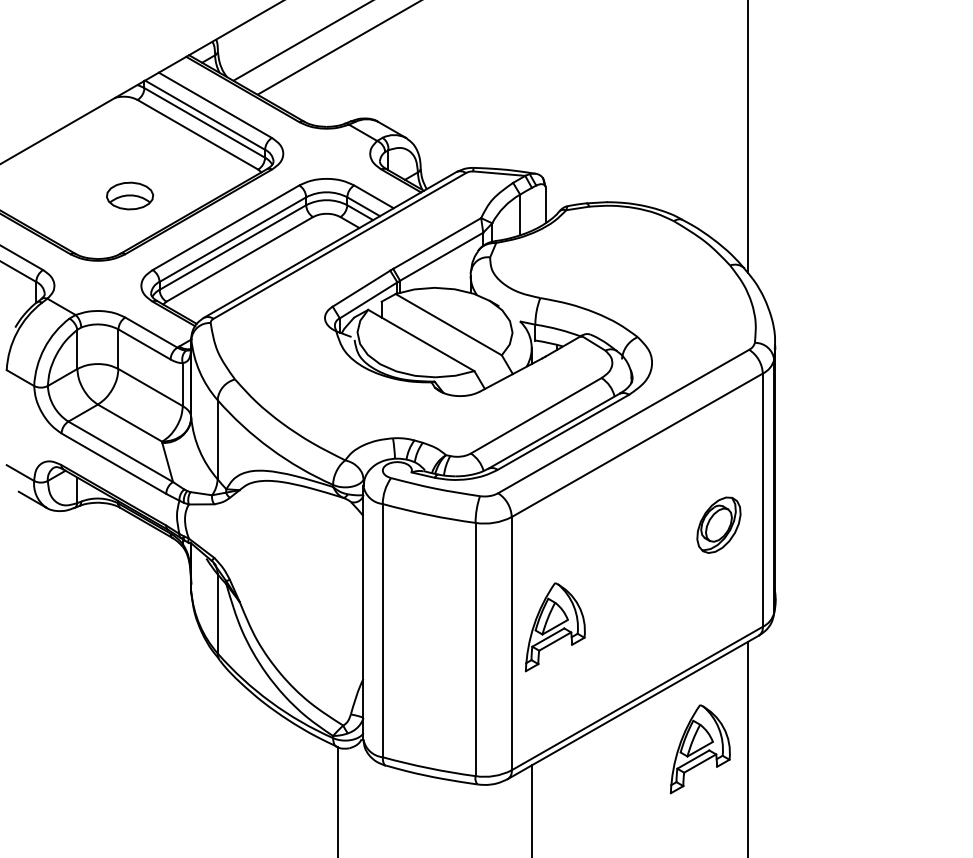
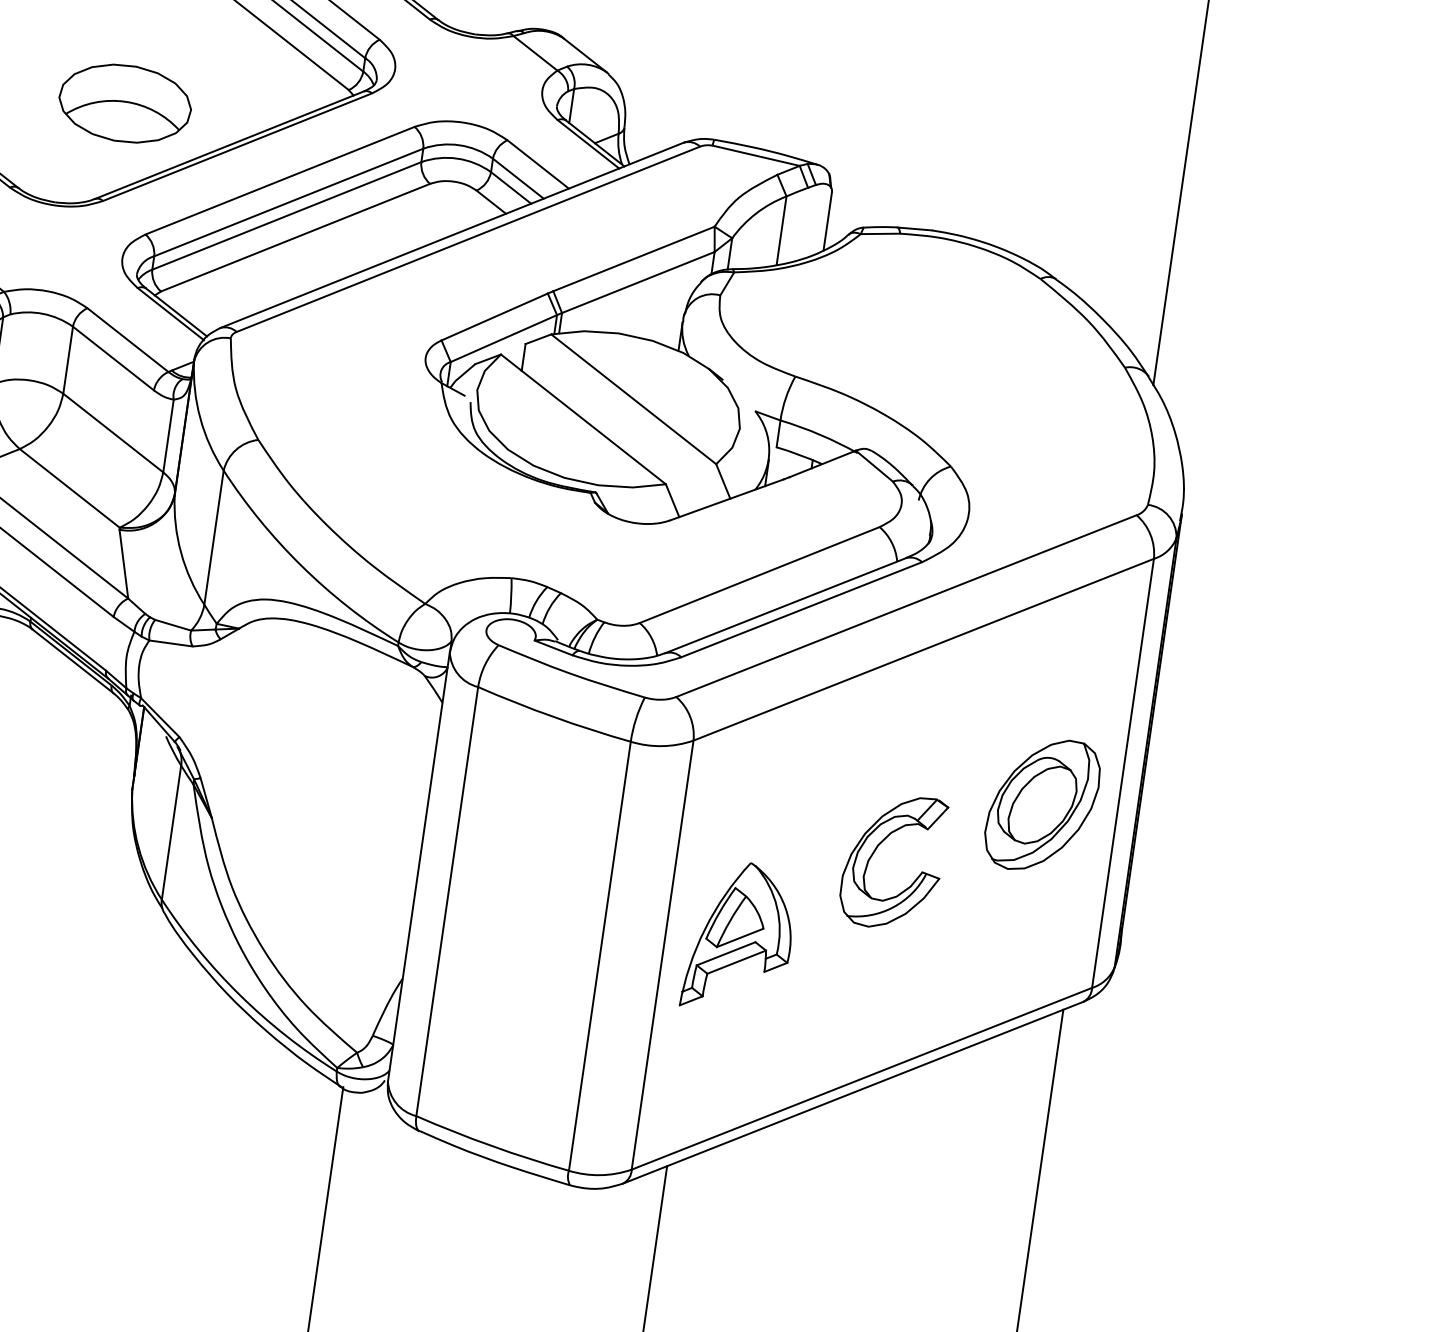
part: (129, 195) -> (124, 102), size x1.67
part: (718, 524) -> (1041, 803), size x1.43
part: (627, 564) -> (878, 849), added
part: (699, 749) -> (954, 1180), removed

